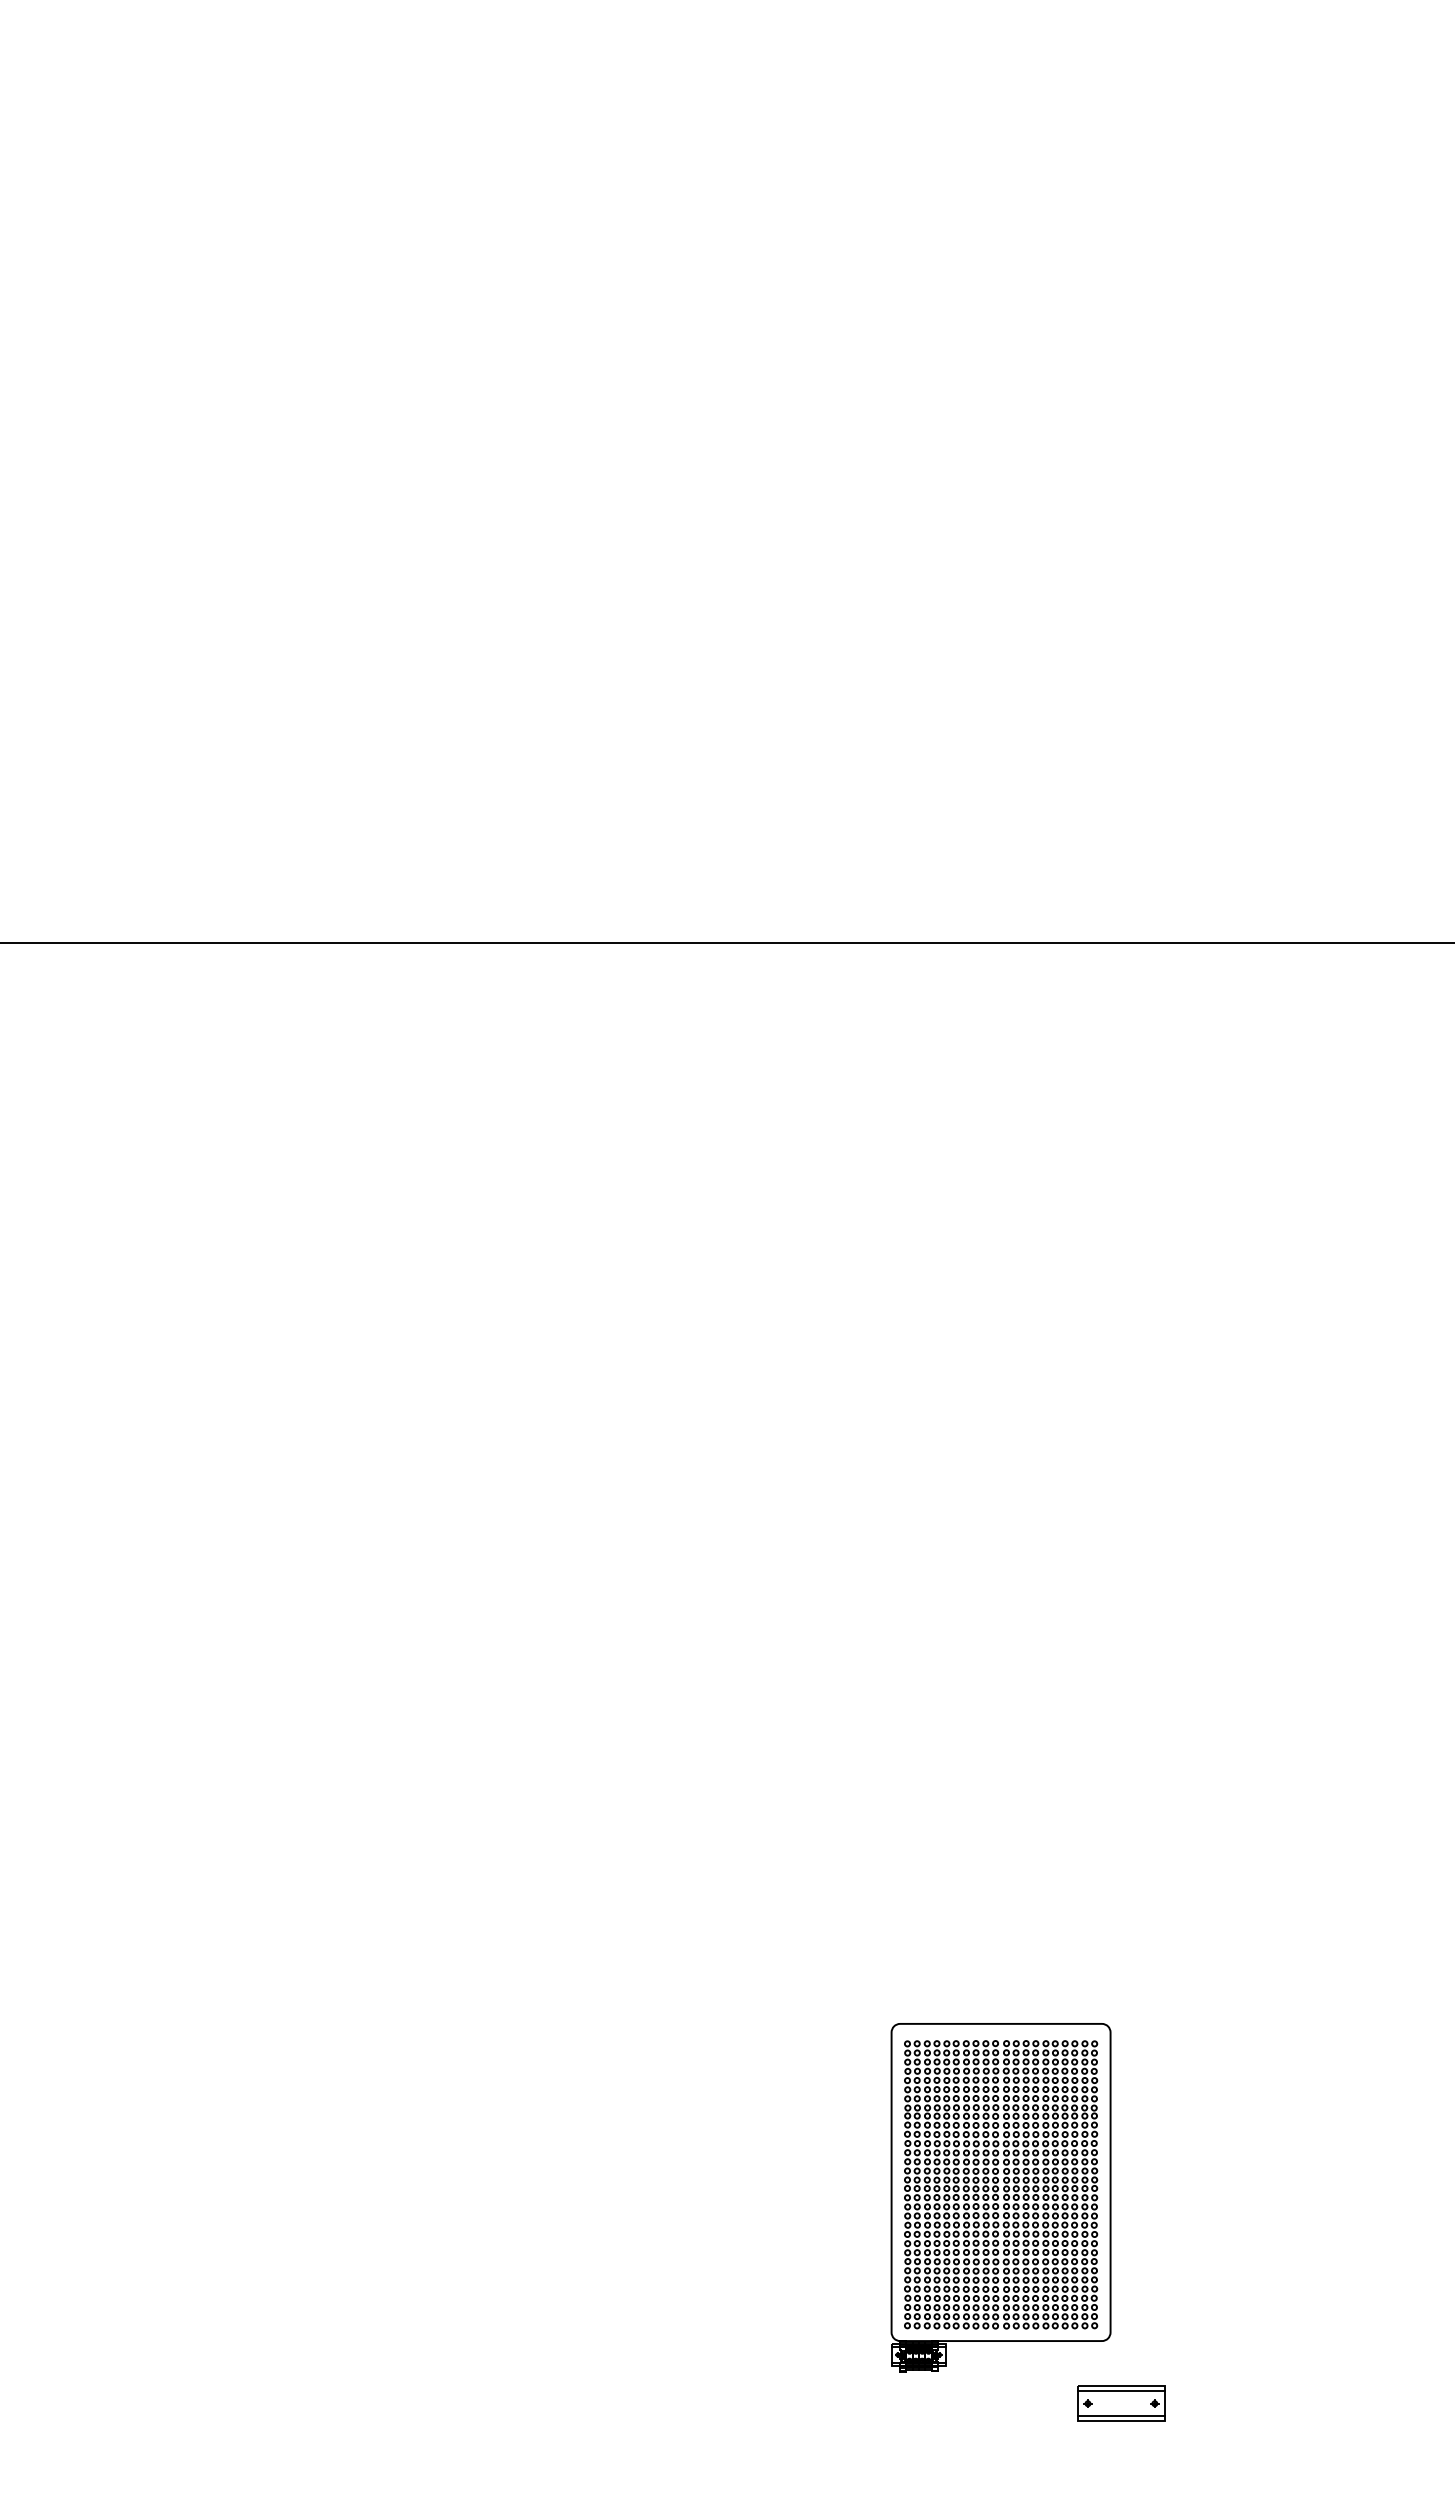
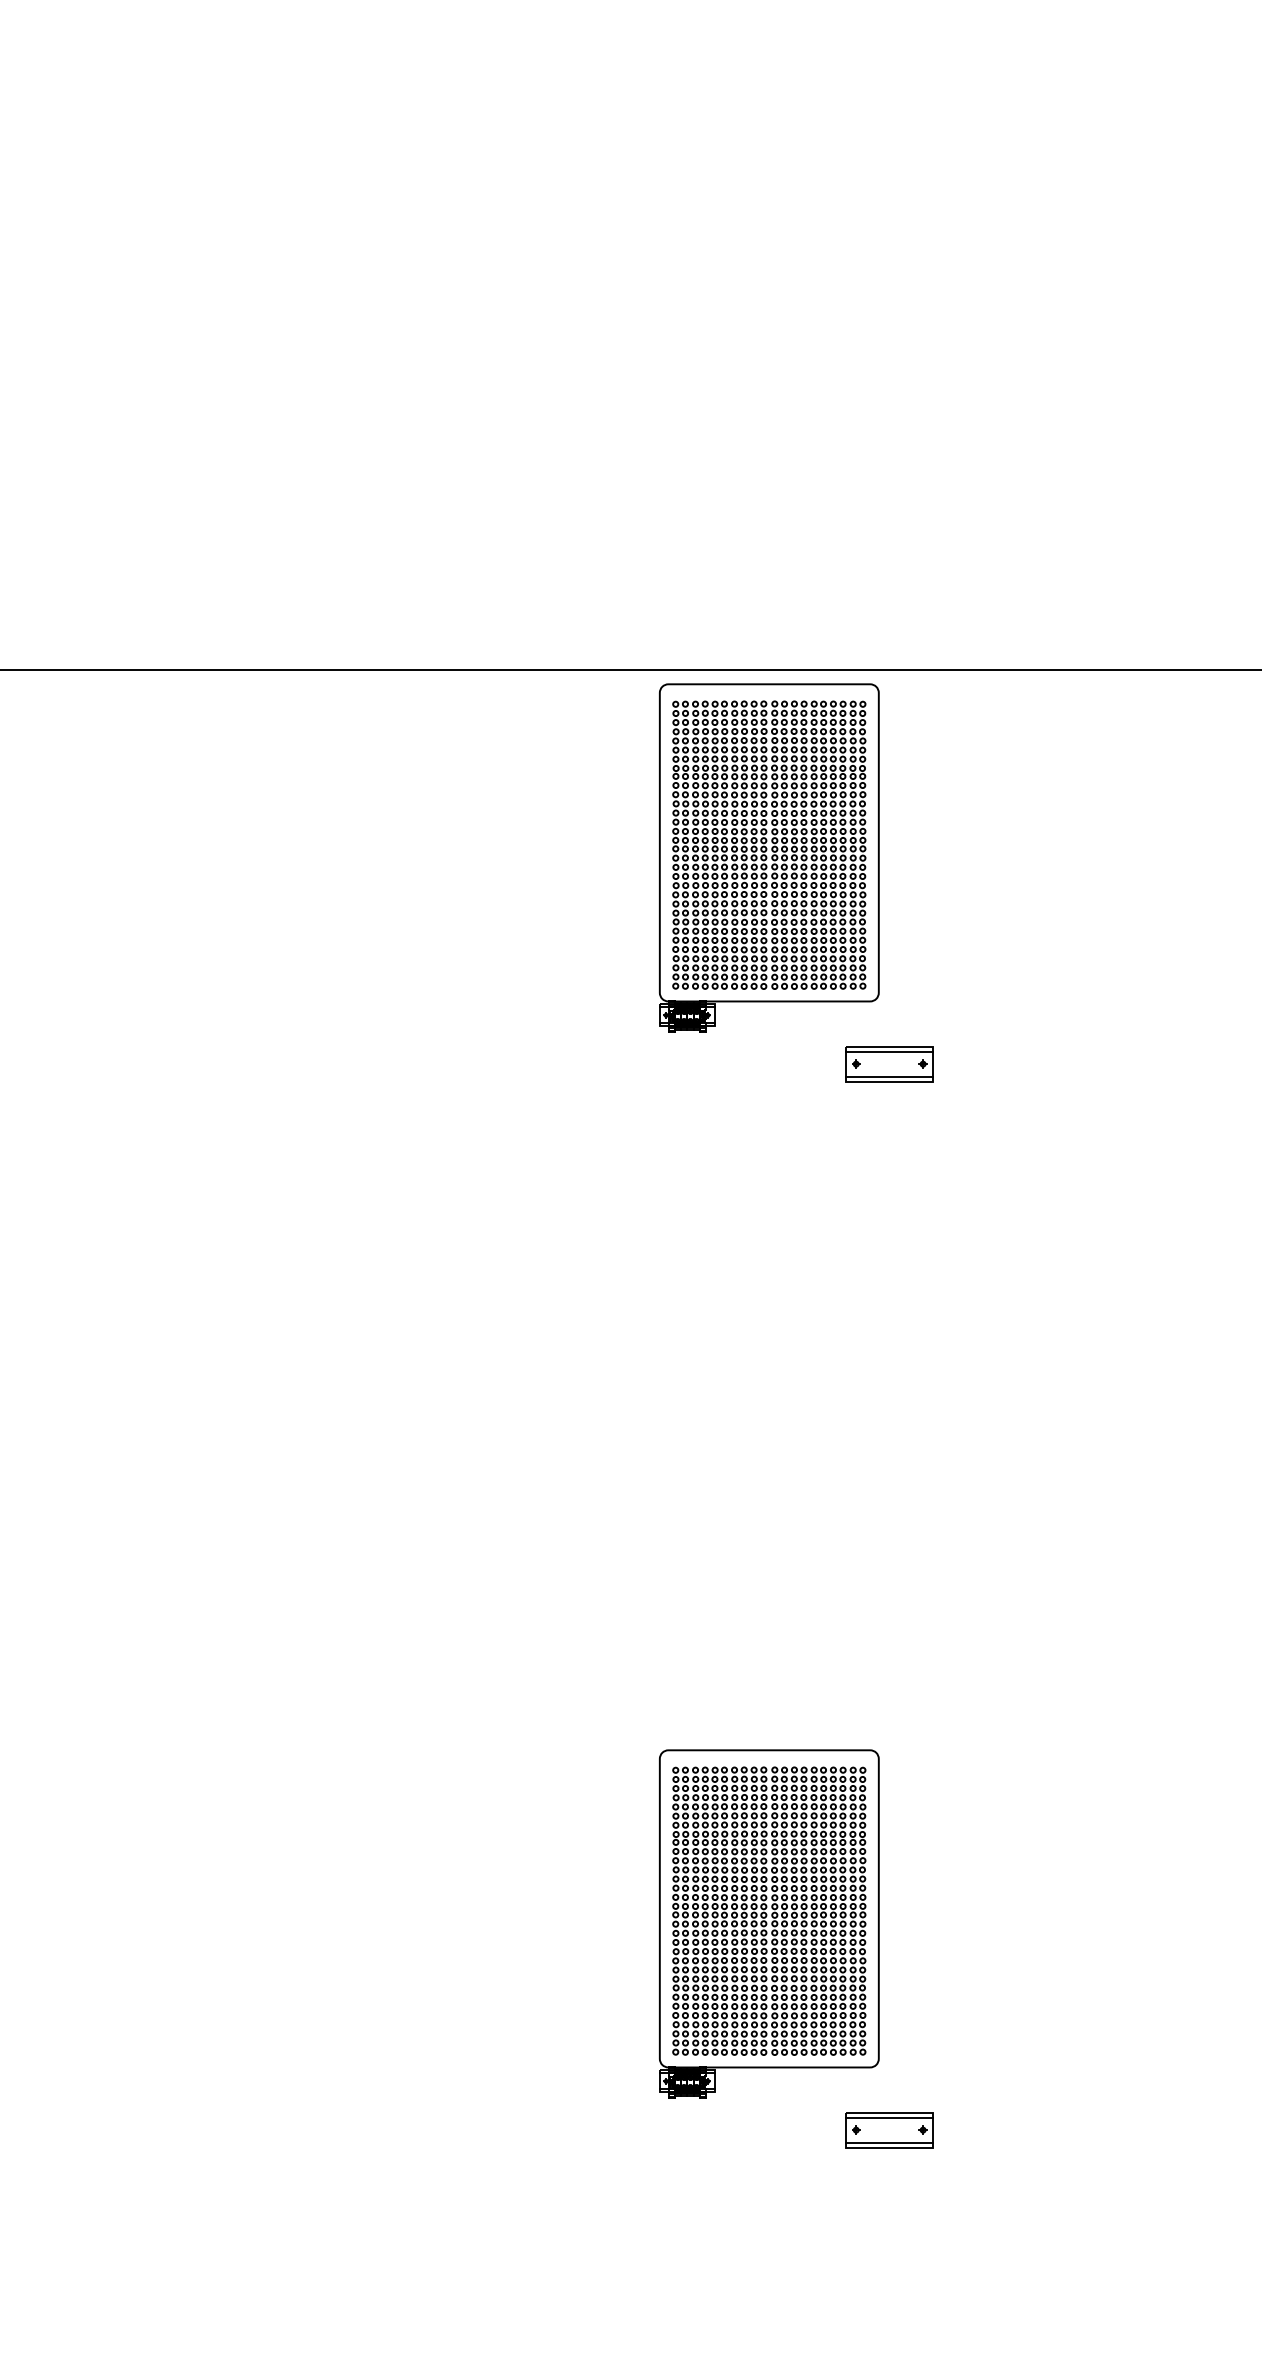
part: (1027, 1156) -> (795, 882), added

